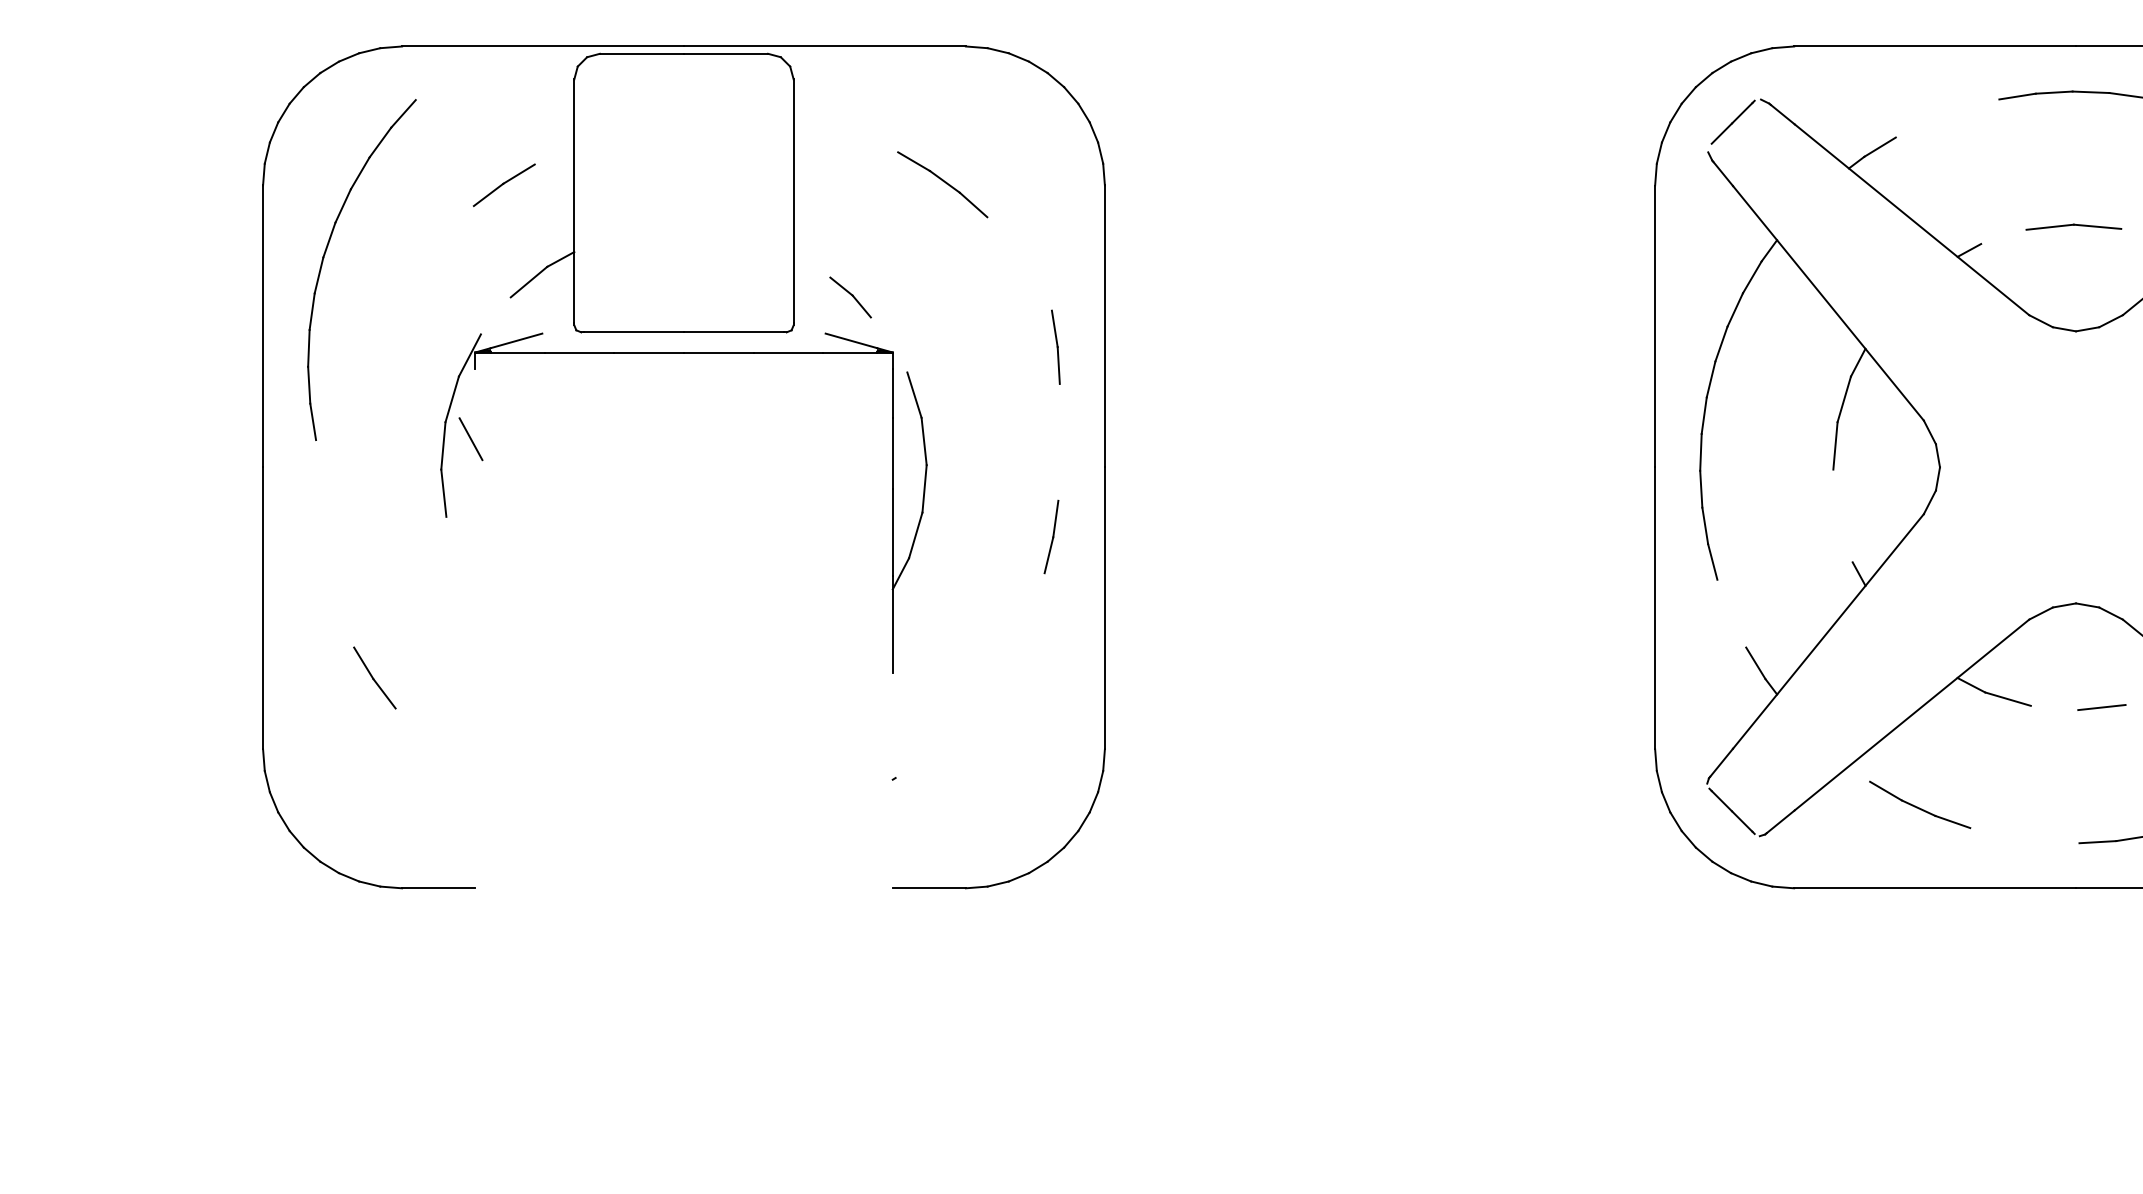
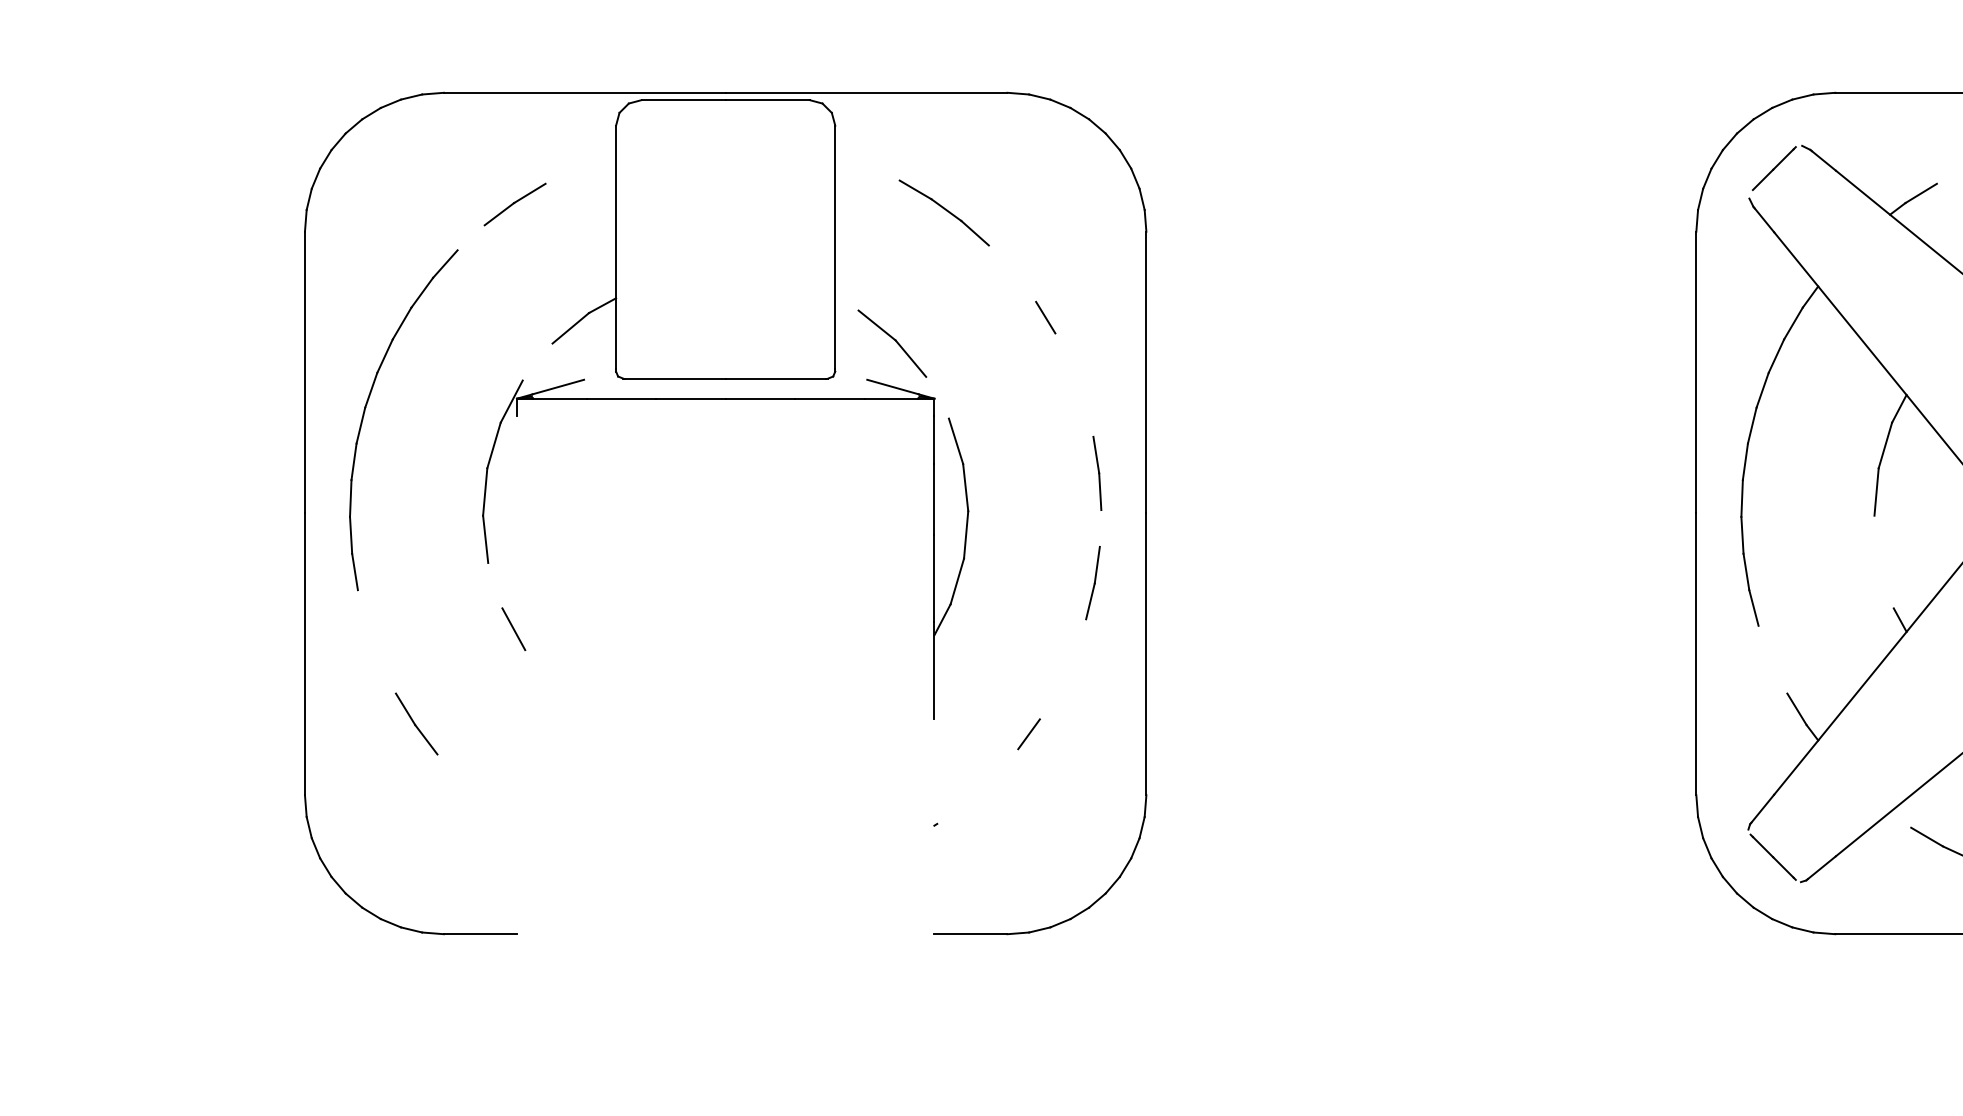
part: (942, 184) -> (944, 212), moved
part: (503, 185) -> (514, 204), moved
part: (324, 258) -> (366, 408), moved
line: (1003, 271) -> (1045, 317), added
part: (850, 297) -> (892, 343), size x1.67
part: (1055, 346) -> (1097, 472), moved
line: (470, 439) -> (513, 629), moved
line: (987, 688) -> (1029, 734), added

